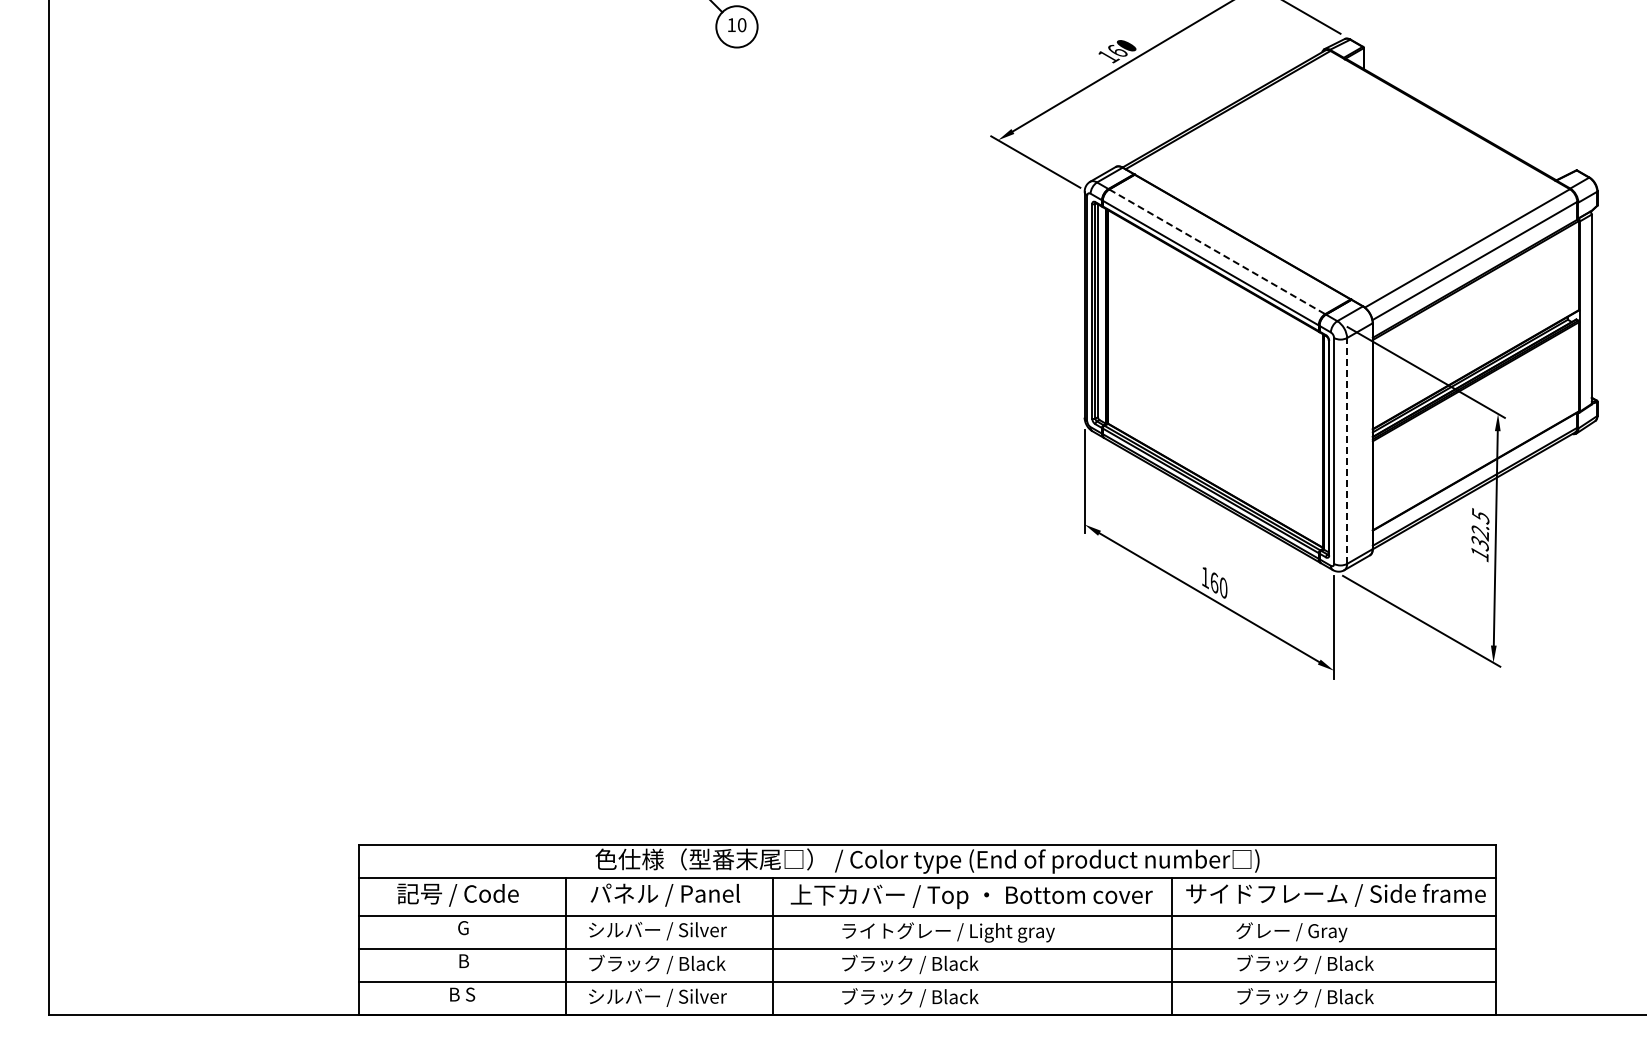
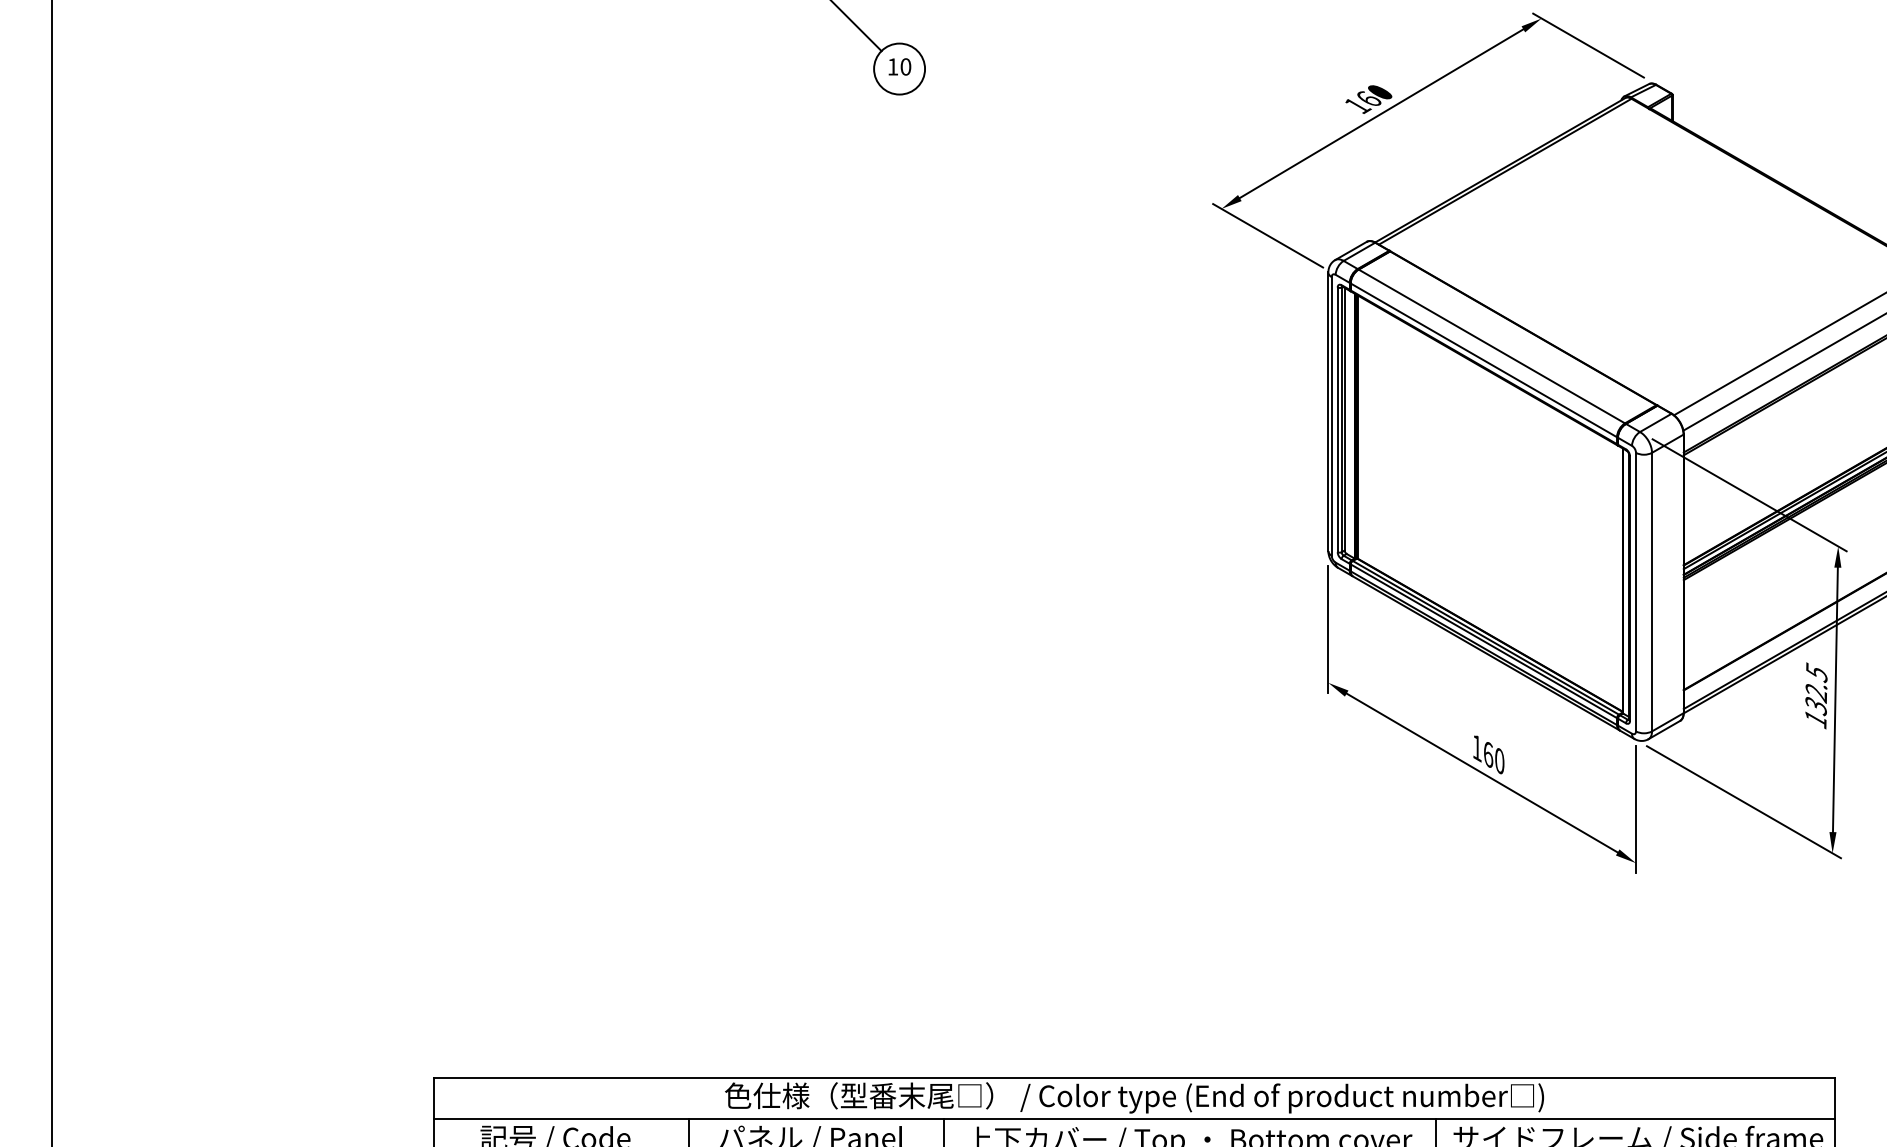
line: (1217, 251) -> (1492, 346), dashed -> solid
line: (1347, 450) -> (1652, 591), dashed -> solid

